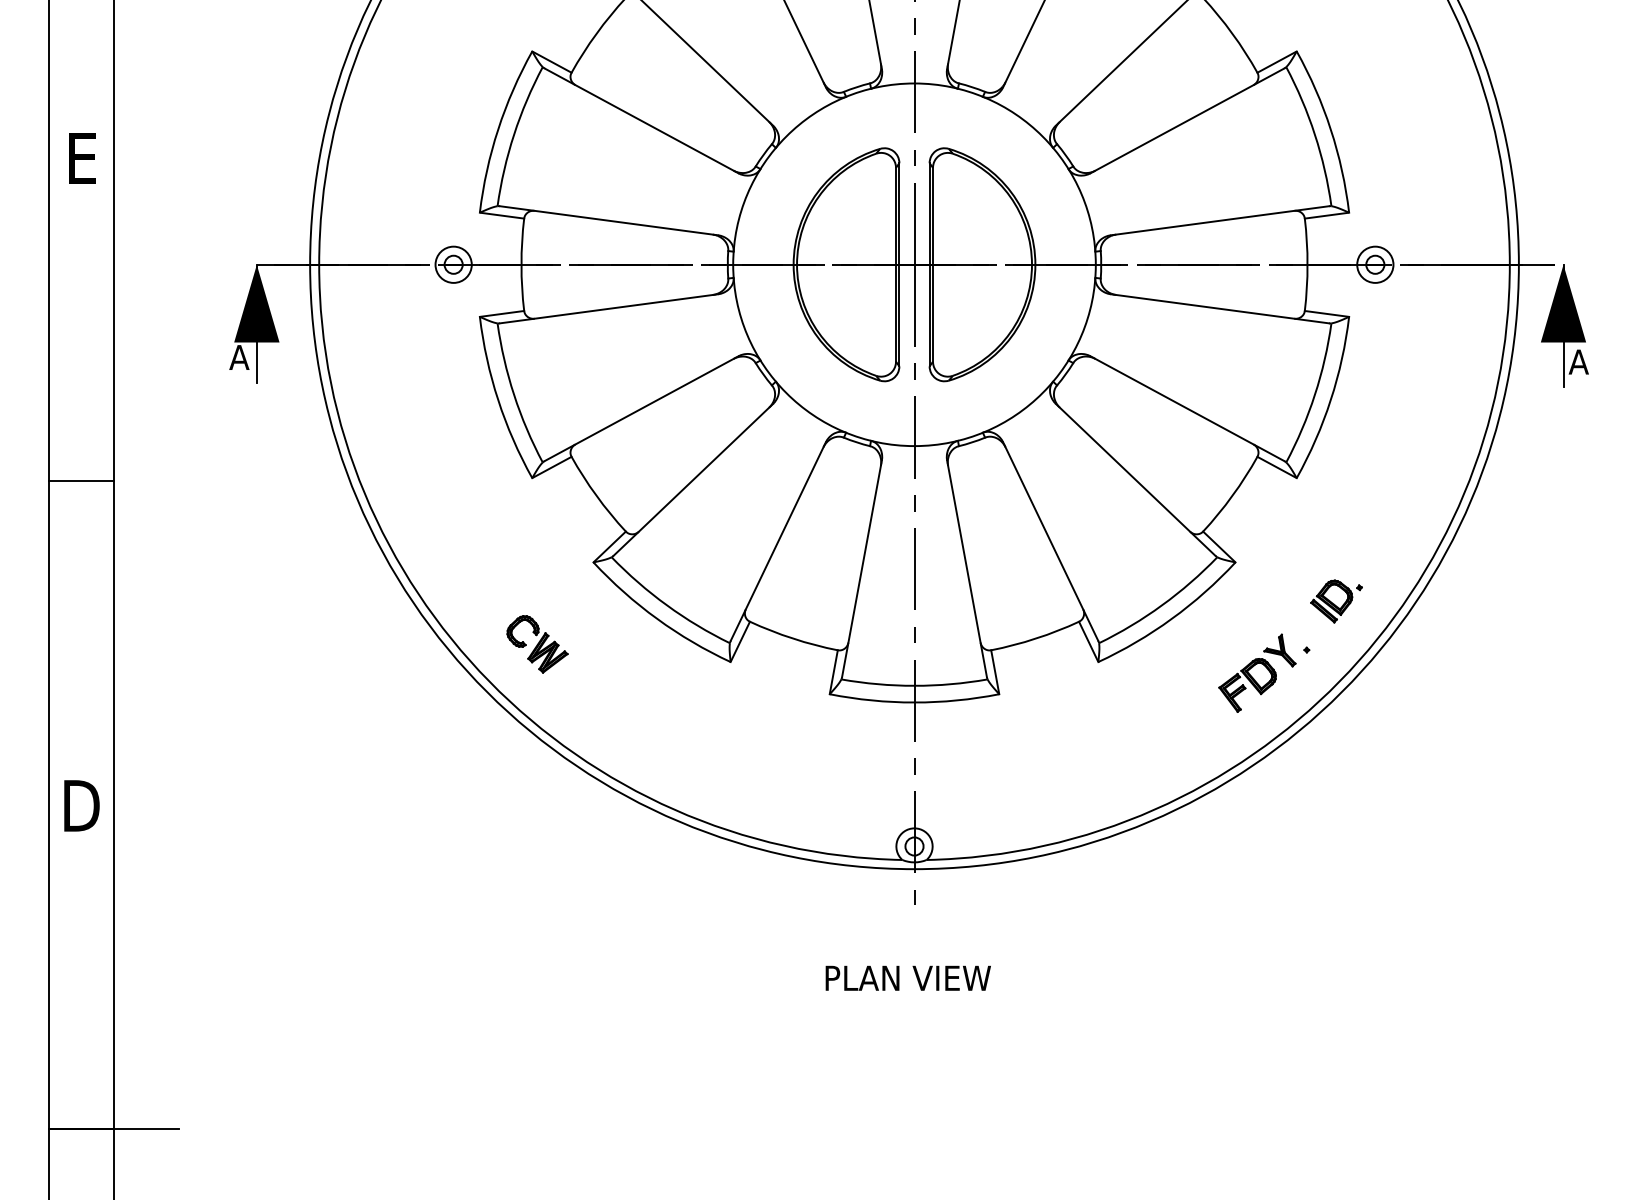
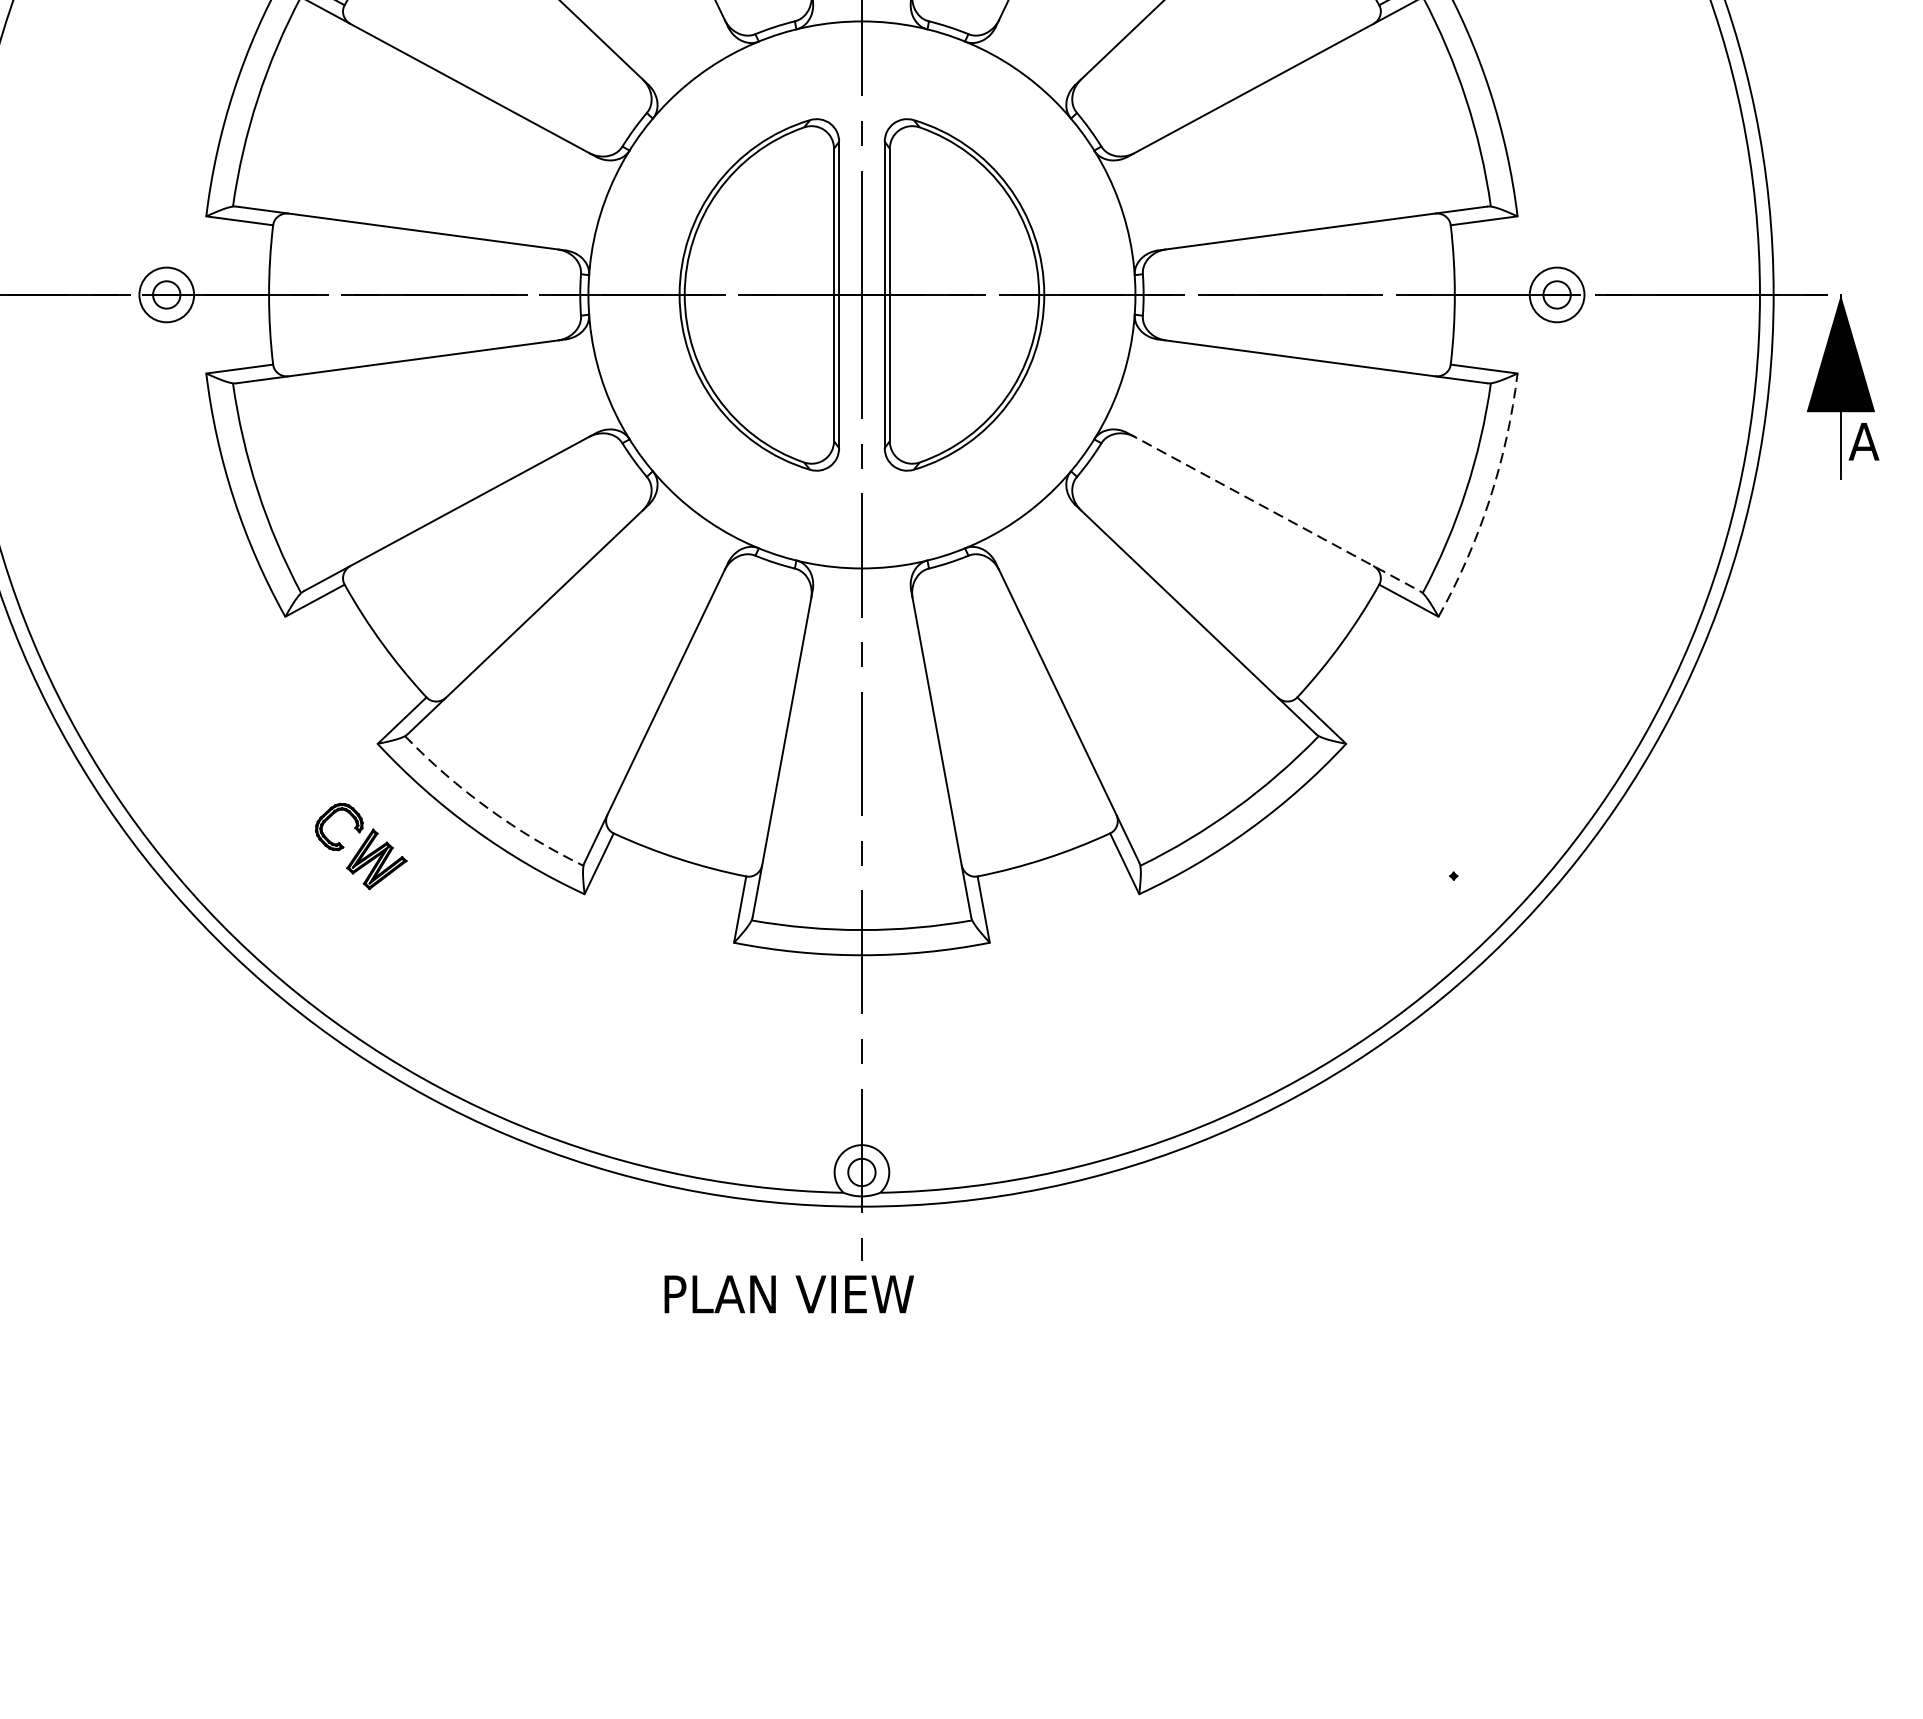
arc: (1330, 400) -> (1489, 499), solid -> dashed
line: (1187, 408) -> (1273, 511), solid -> dashed
part: (1336, 601) -> (1498, 802), removed
arc: (667, 605) -> (489, 808), solid -> dashed
part: (537, 644) -> (361, 846), moved
part: (1257, 672) -> (1379, 909), removed
text: (907, 977) -> (788, 1293), moved

